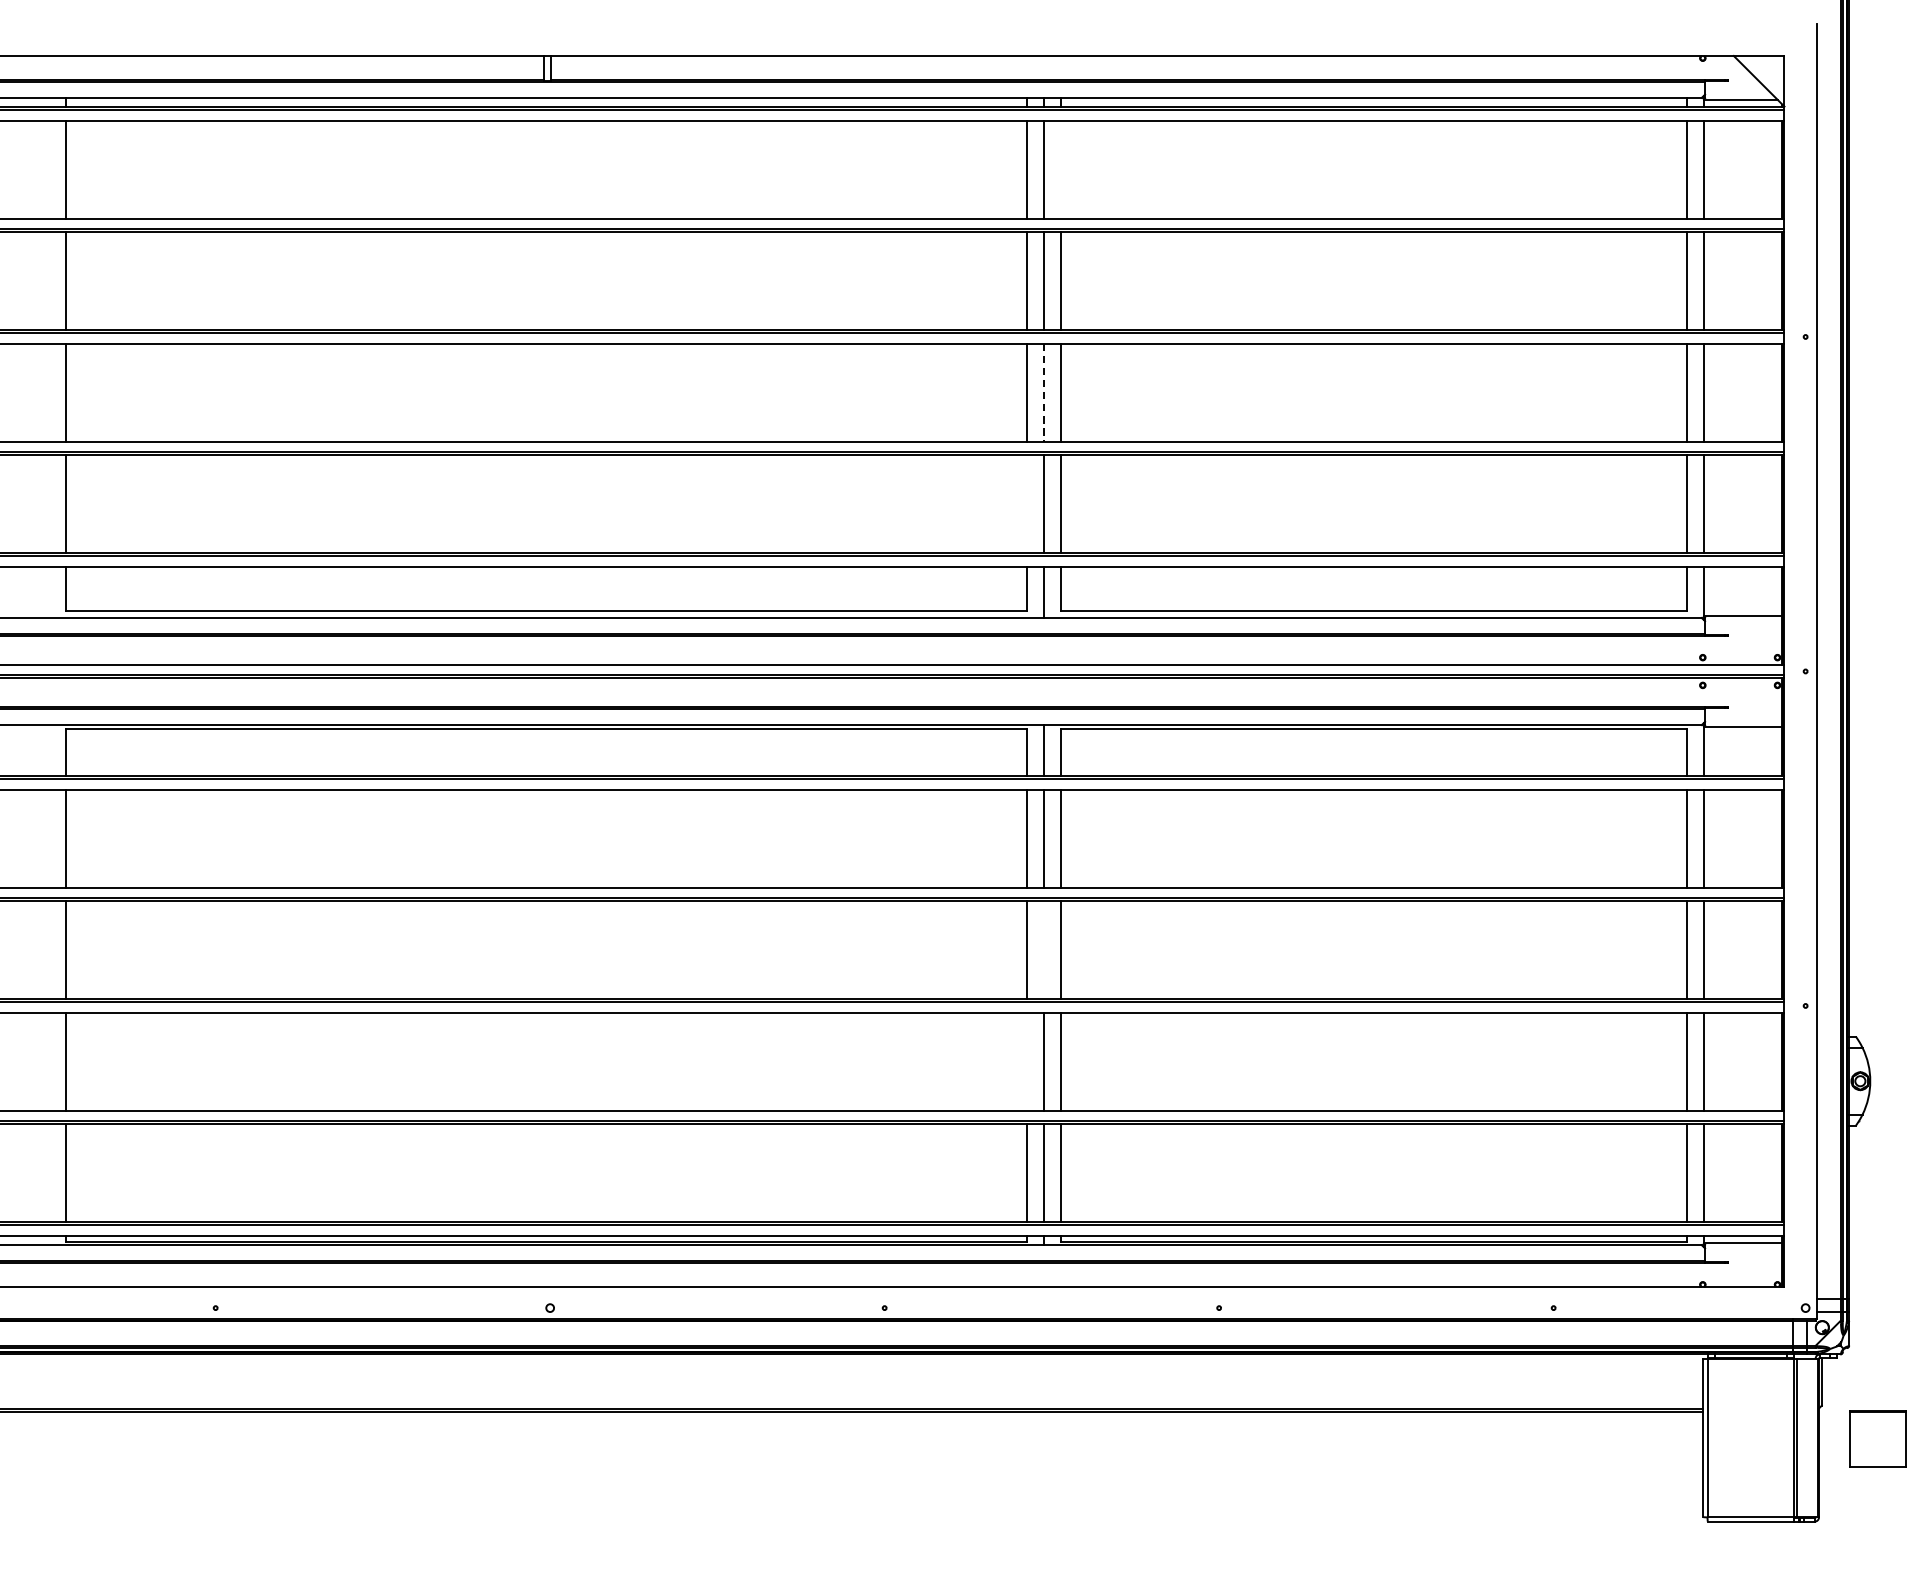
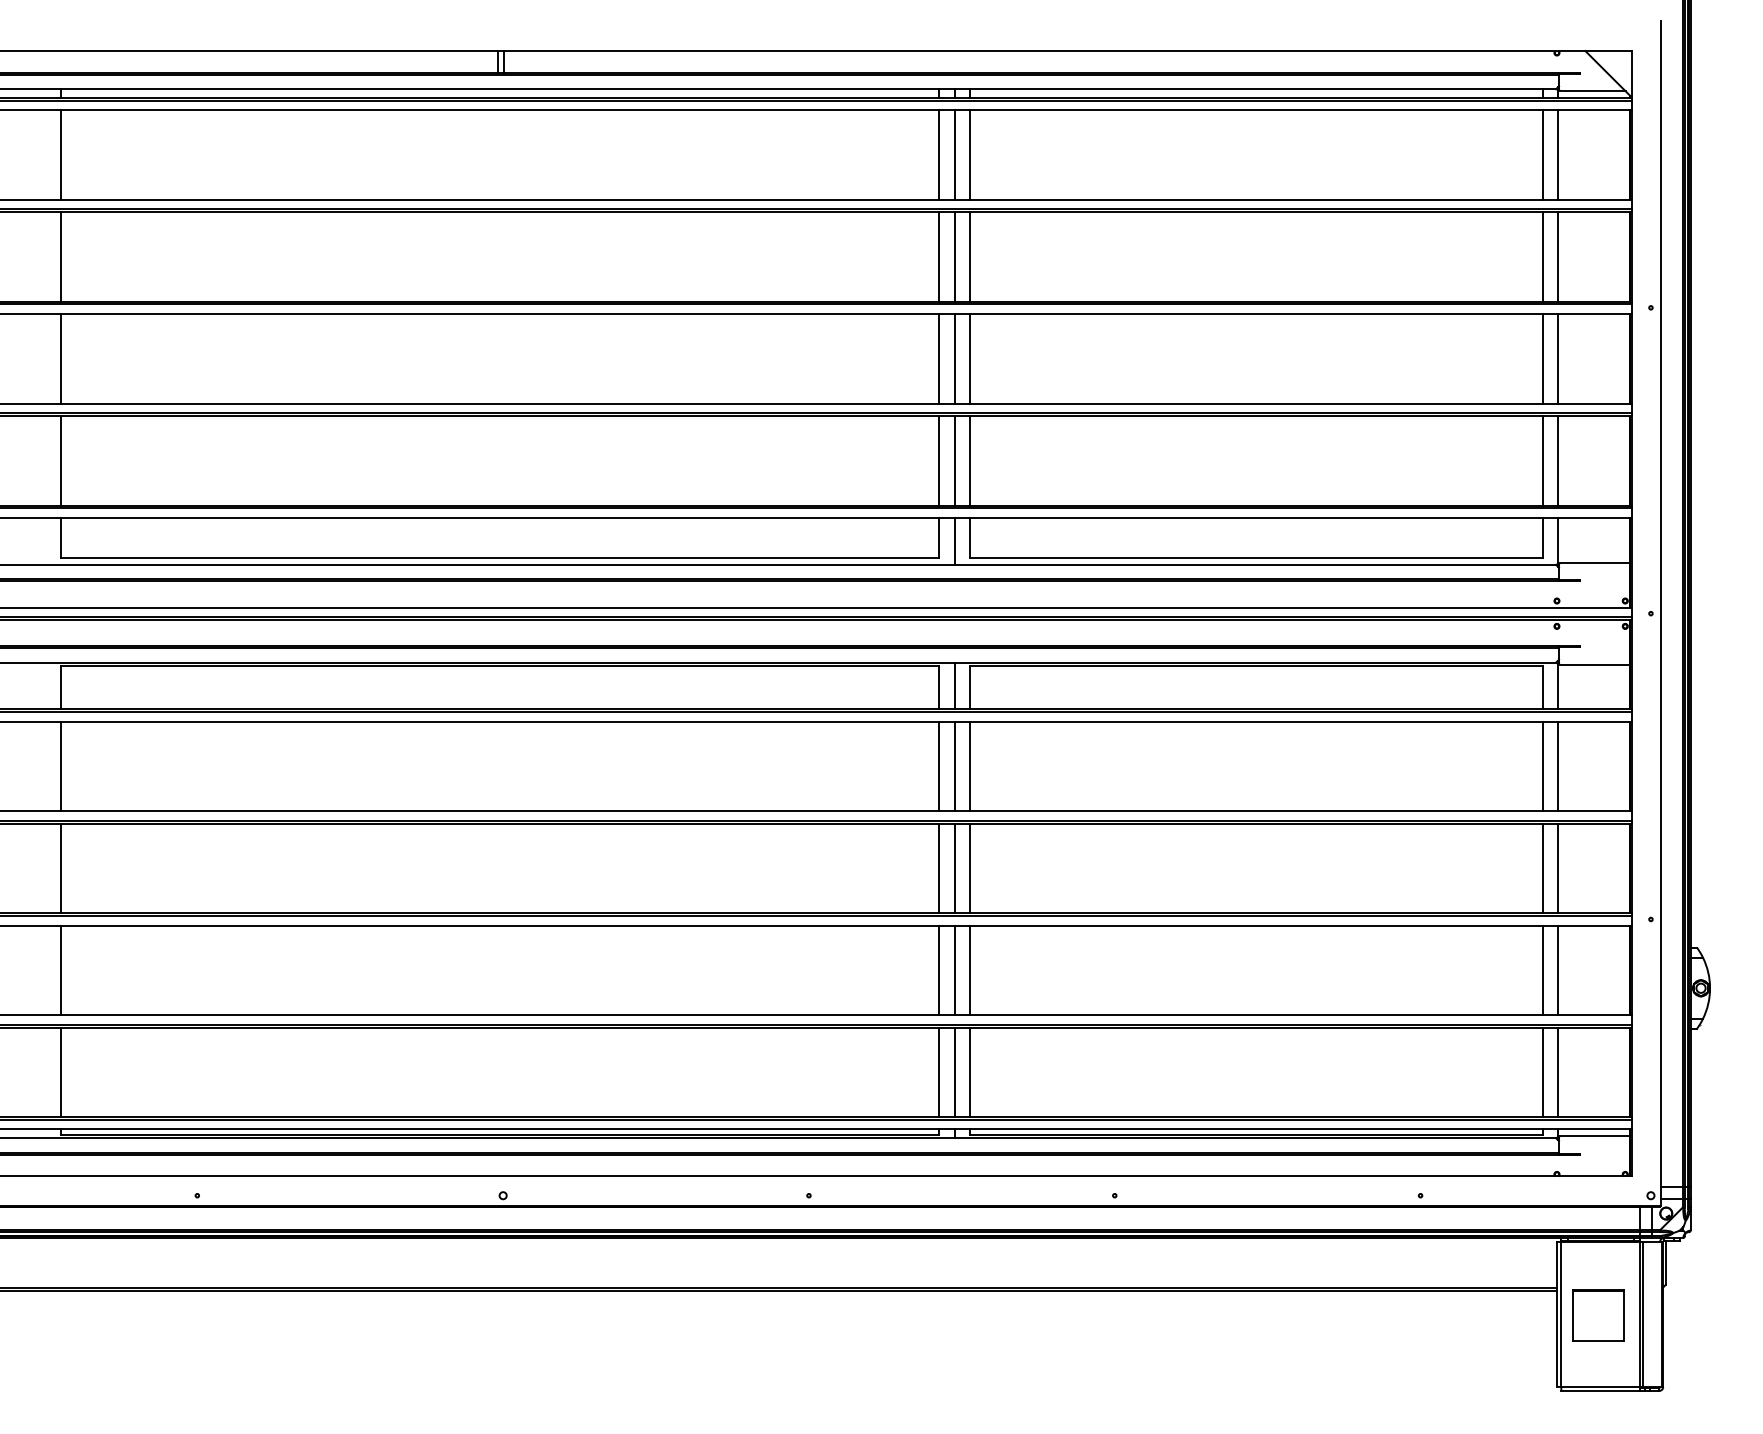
line: (1060, 169) -> (969, 154), added
line: (1043, 392) -> (954, 358), dashed -> solid
line: (1027, 503) -> (939, 460), added
line: (1043, 950) -> (954, 868), added
line: (1027, 1061) -> (939, 970), added
part: (1877, 1439) -> (1598, 1315), moved

